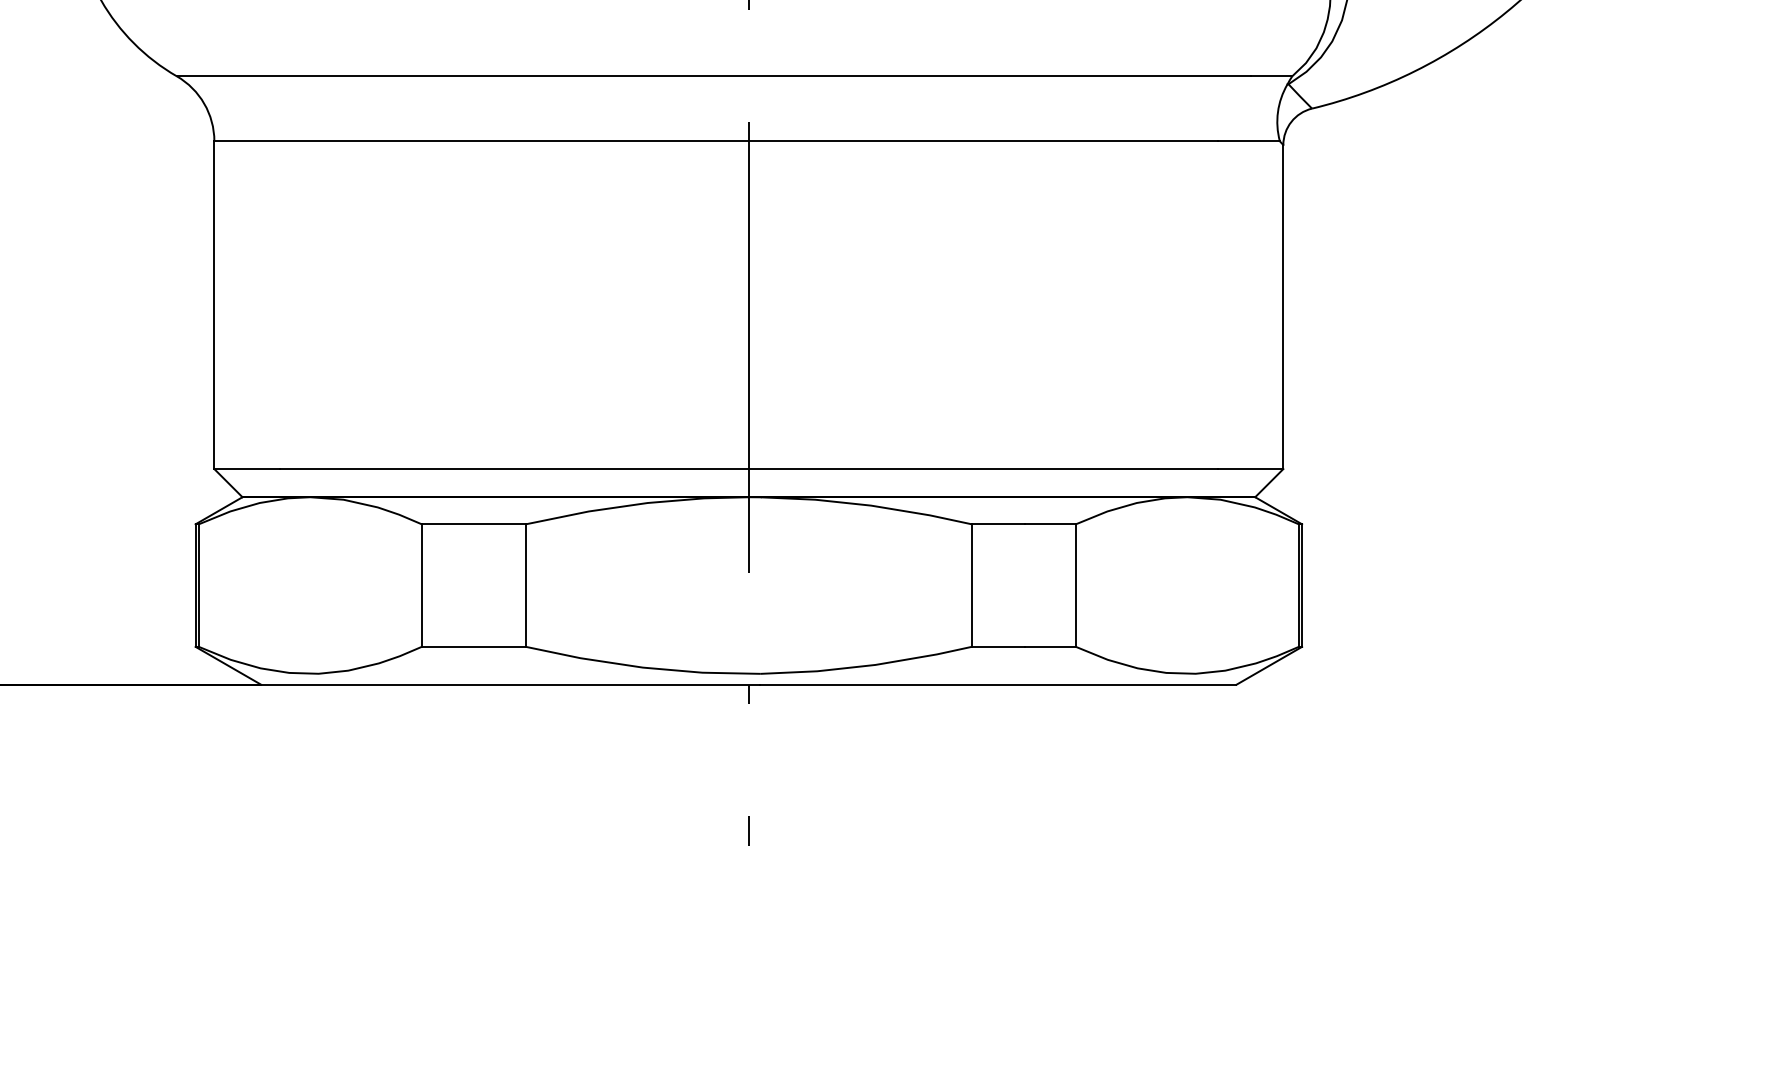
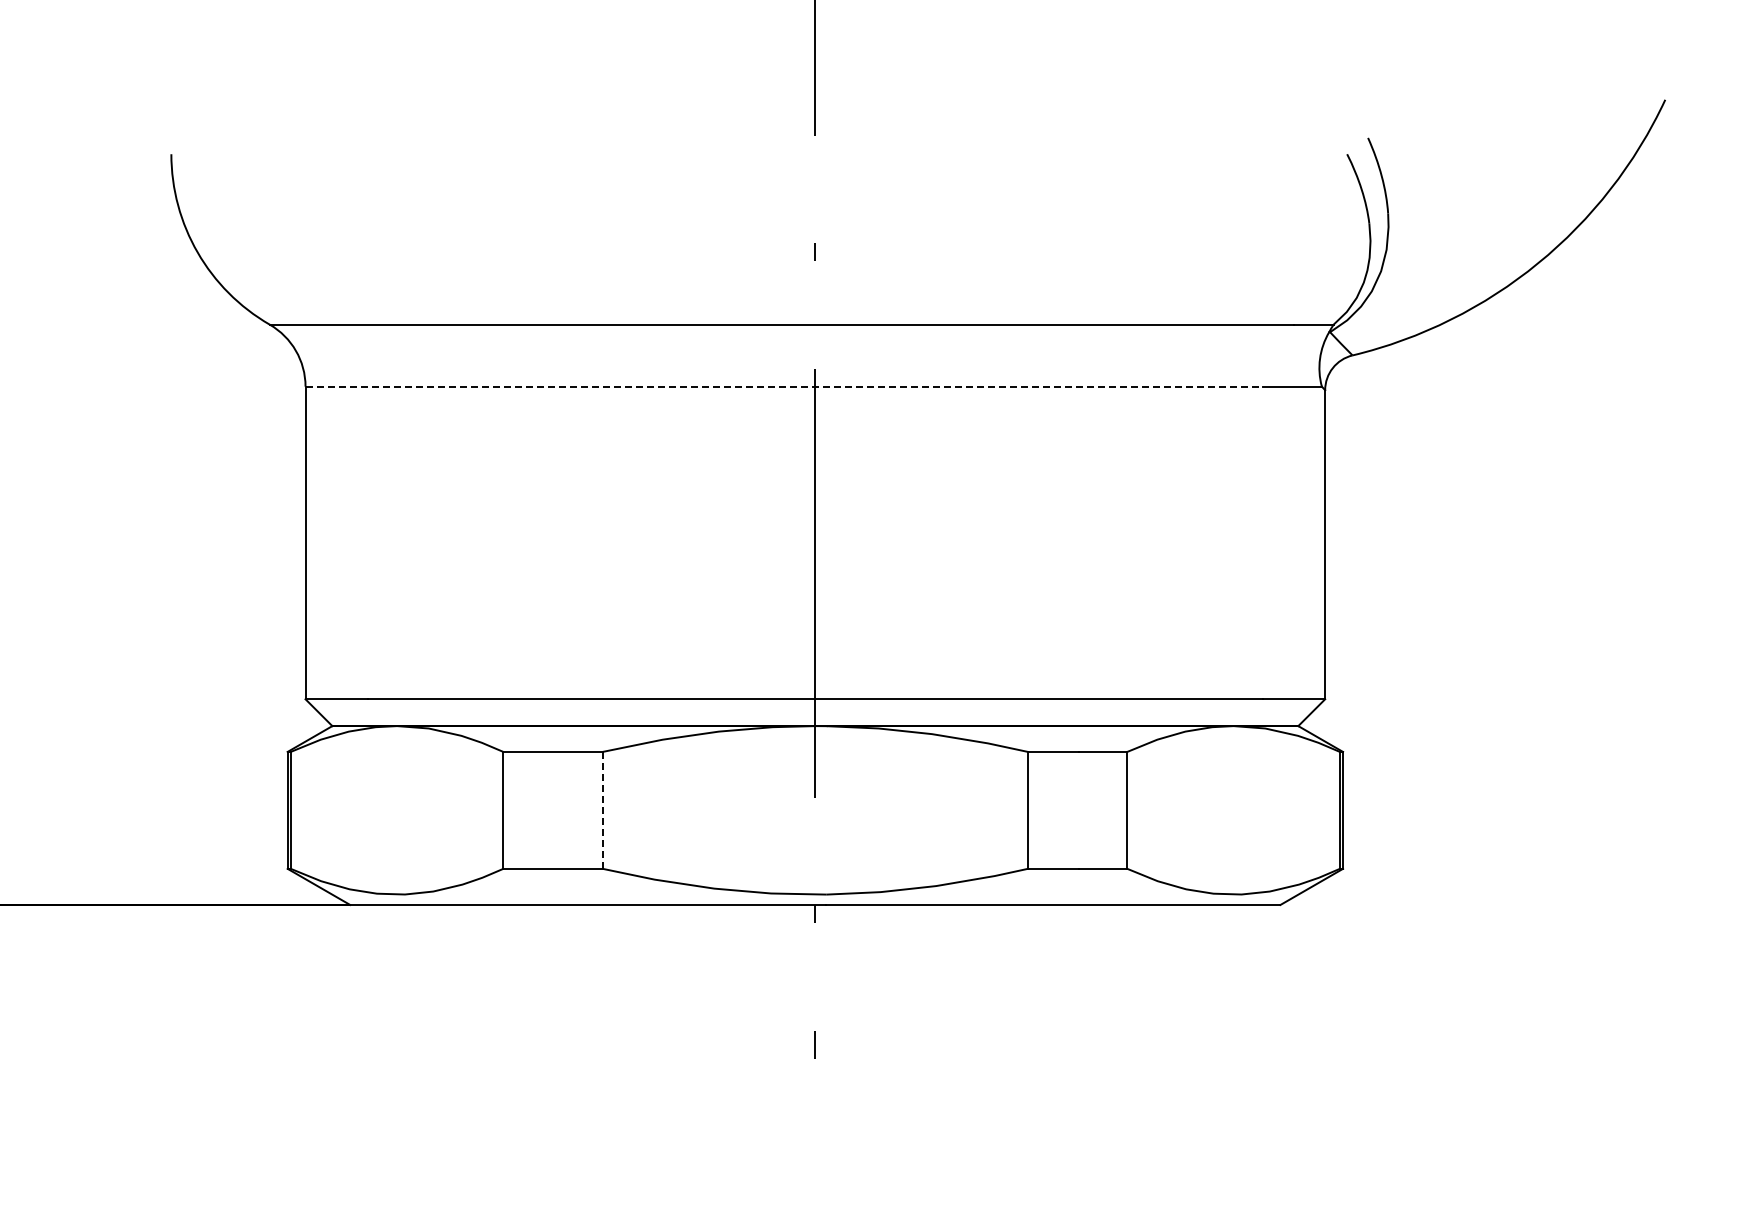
line: (716, 141) -> (784, 386), solid -> dashed
line: (525, 585) -> (602, 810), solid -> dashed

